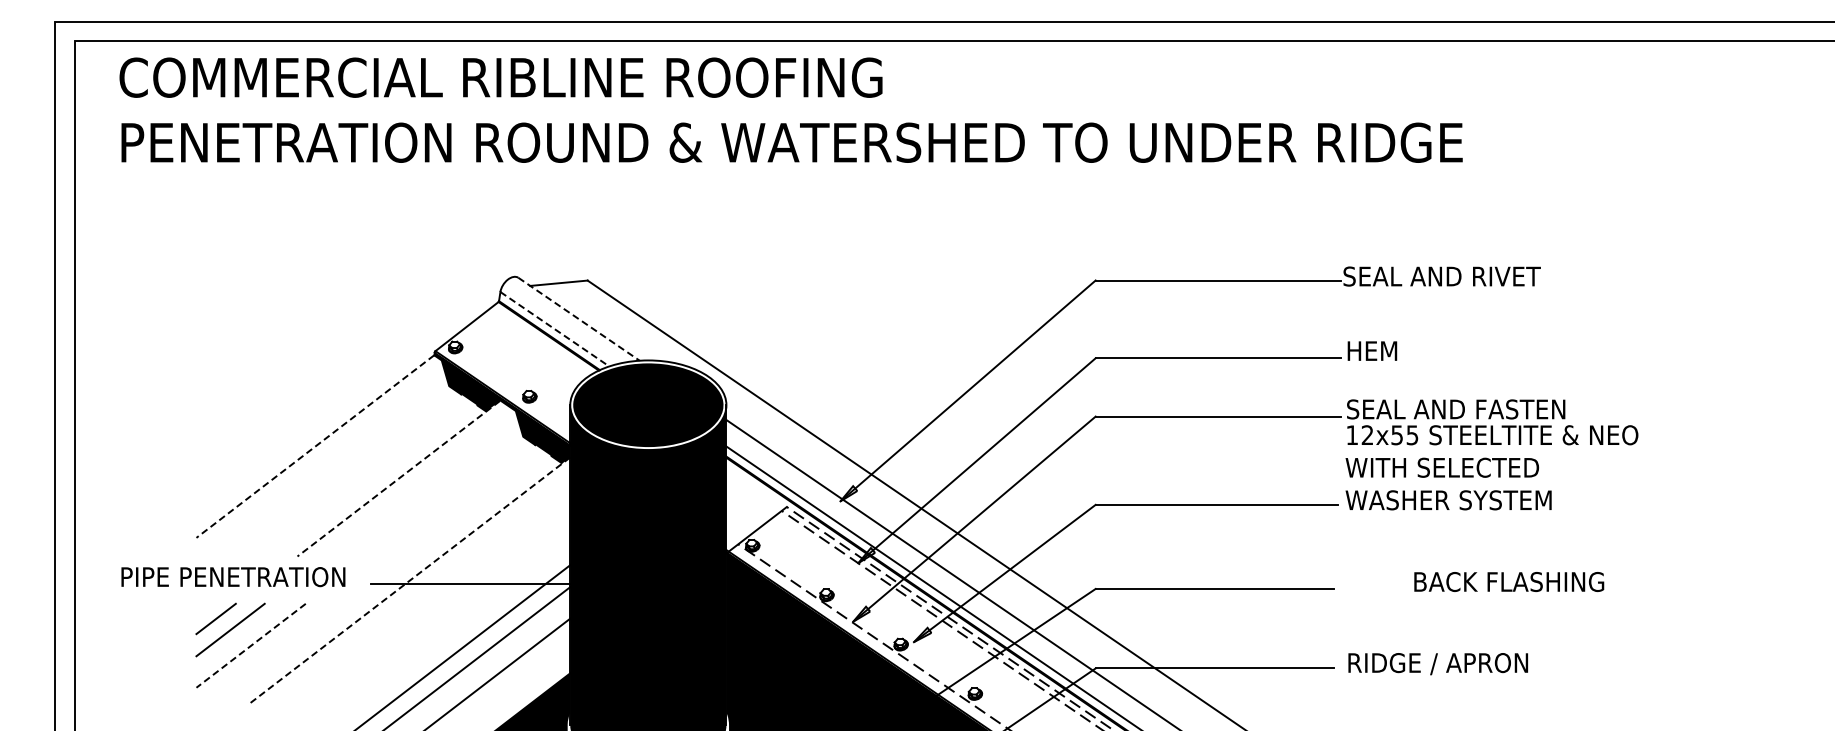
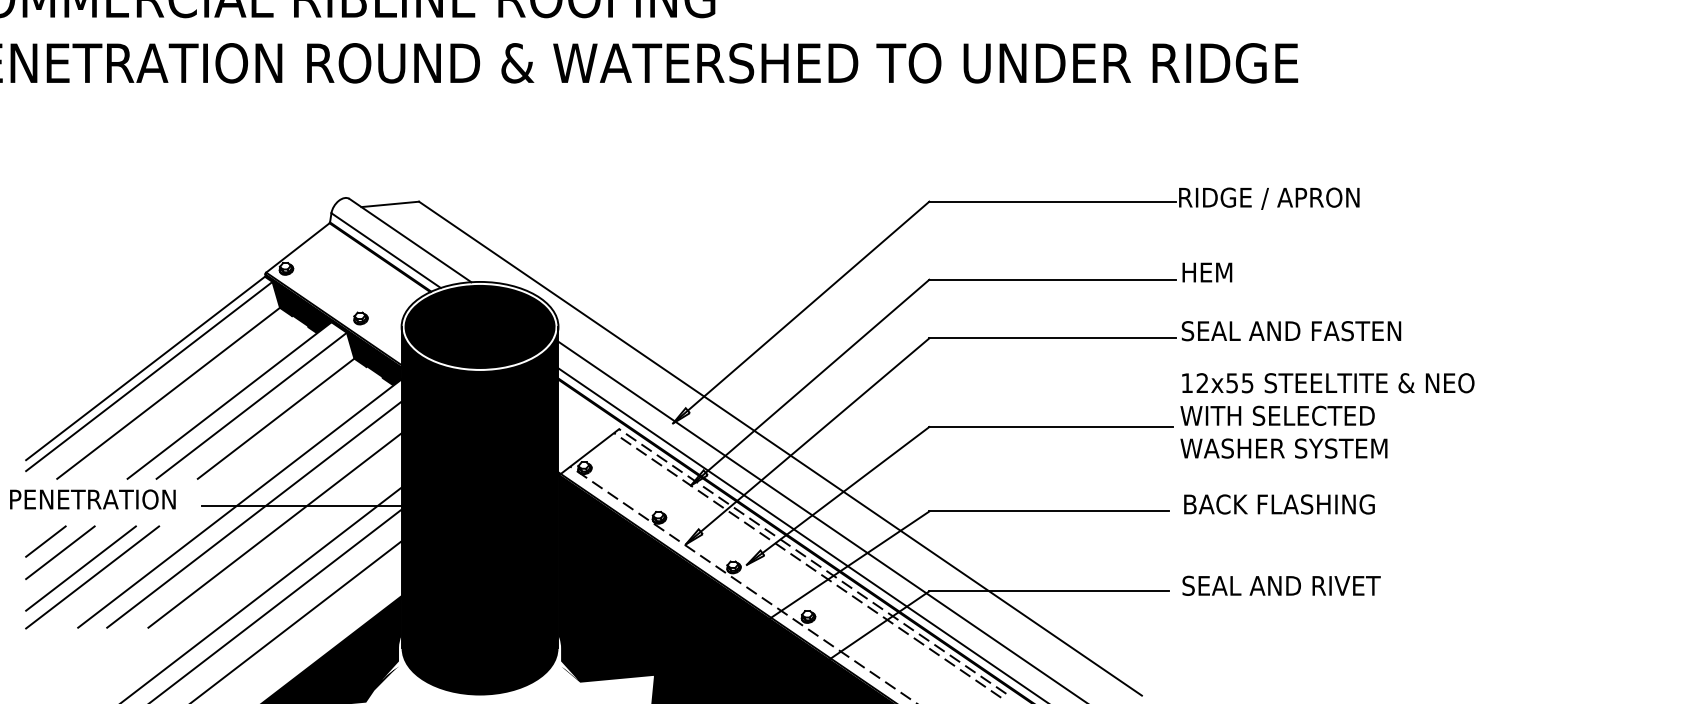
text: (1441, 277) -> (1276, 198), SEAL AND RIVET -> RIDGE / APRON
line: (579, 319) -> (410, 240), dashed -> solid
line: (554, 329) -> (385, 250), dashed -> solid
line: (315, 446) -> (145, 368), dashed -> solid
line: (318, 454) -> (148, 376), added
text: (1491, 467) -> (1326, 415), moved
line: (338, 471) -> (168, 393), added
line: (398, 478) -> (229, 400), dashed -> solid
line: (420, 483) -> (251, 405), added
line: (445, 496) -> (276, 418), added
line: (409, 581) -> (240, 503), dashed -> solid
text: (1509, 581) -> (1279, 503), moved
line: (423, 591) -> (254, 514), added
line: (444, 607) -> (275, 530), added
line: (251, 645) -> (81, 568), dashed -> solid
line: (262, 654) -> (92, 577), added
text: (1446, 664) -> (1281, 587), RIDGE / APRON -> SEAL AND RIVET

